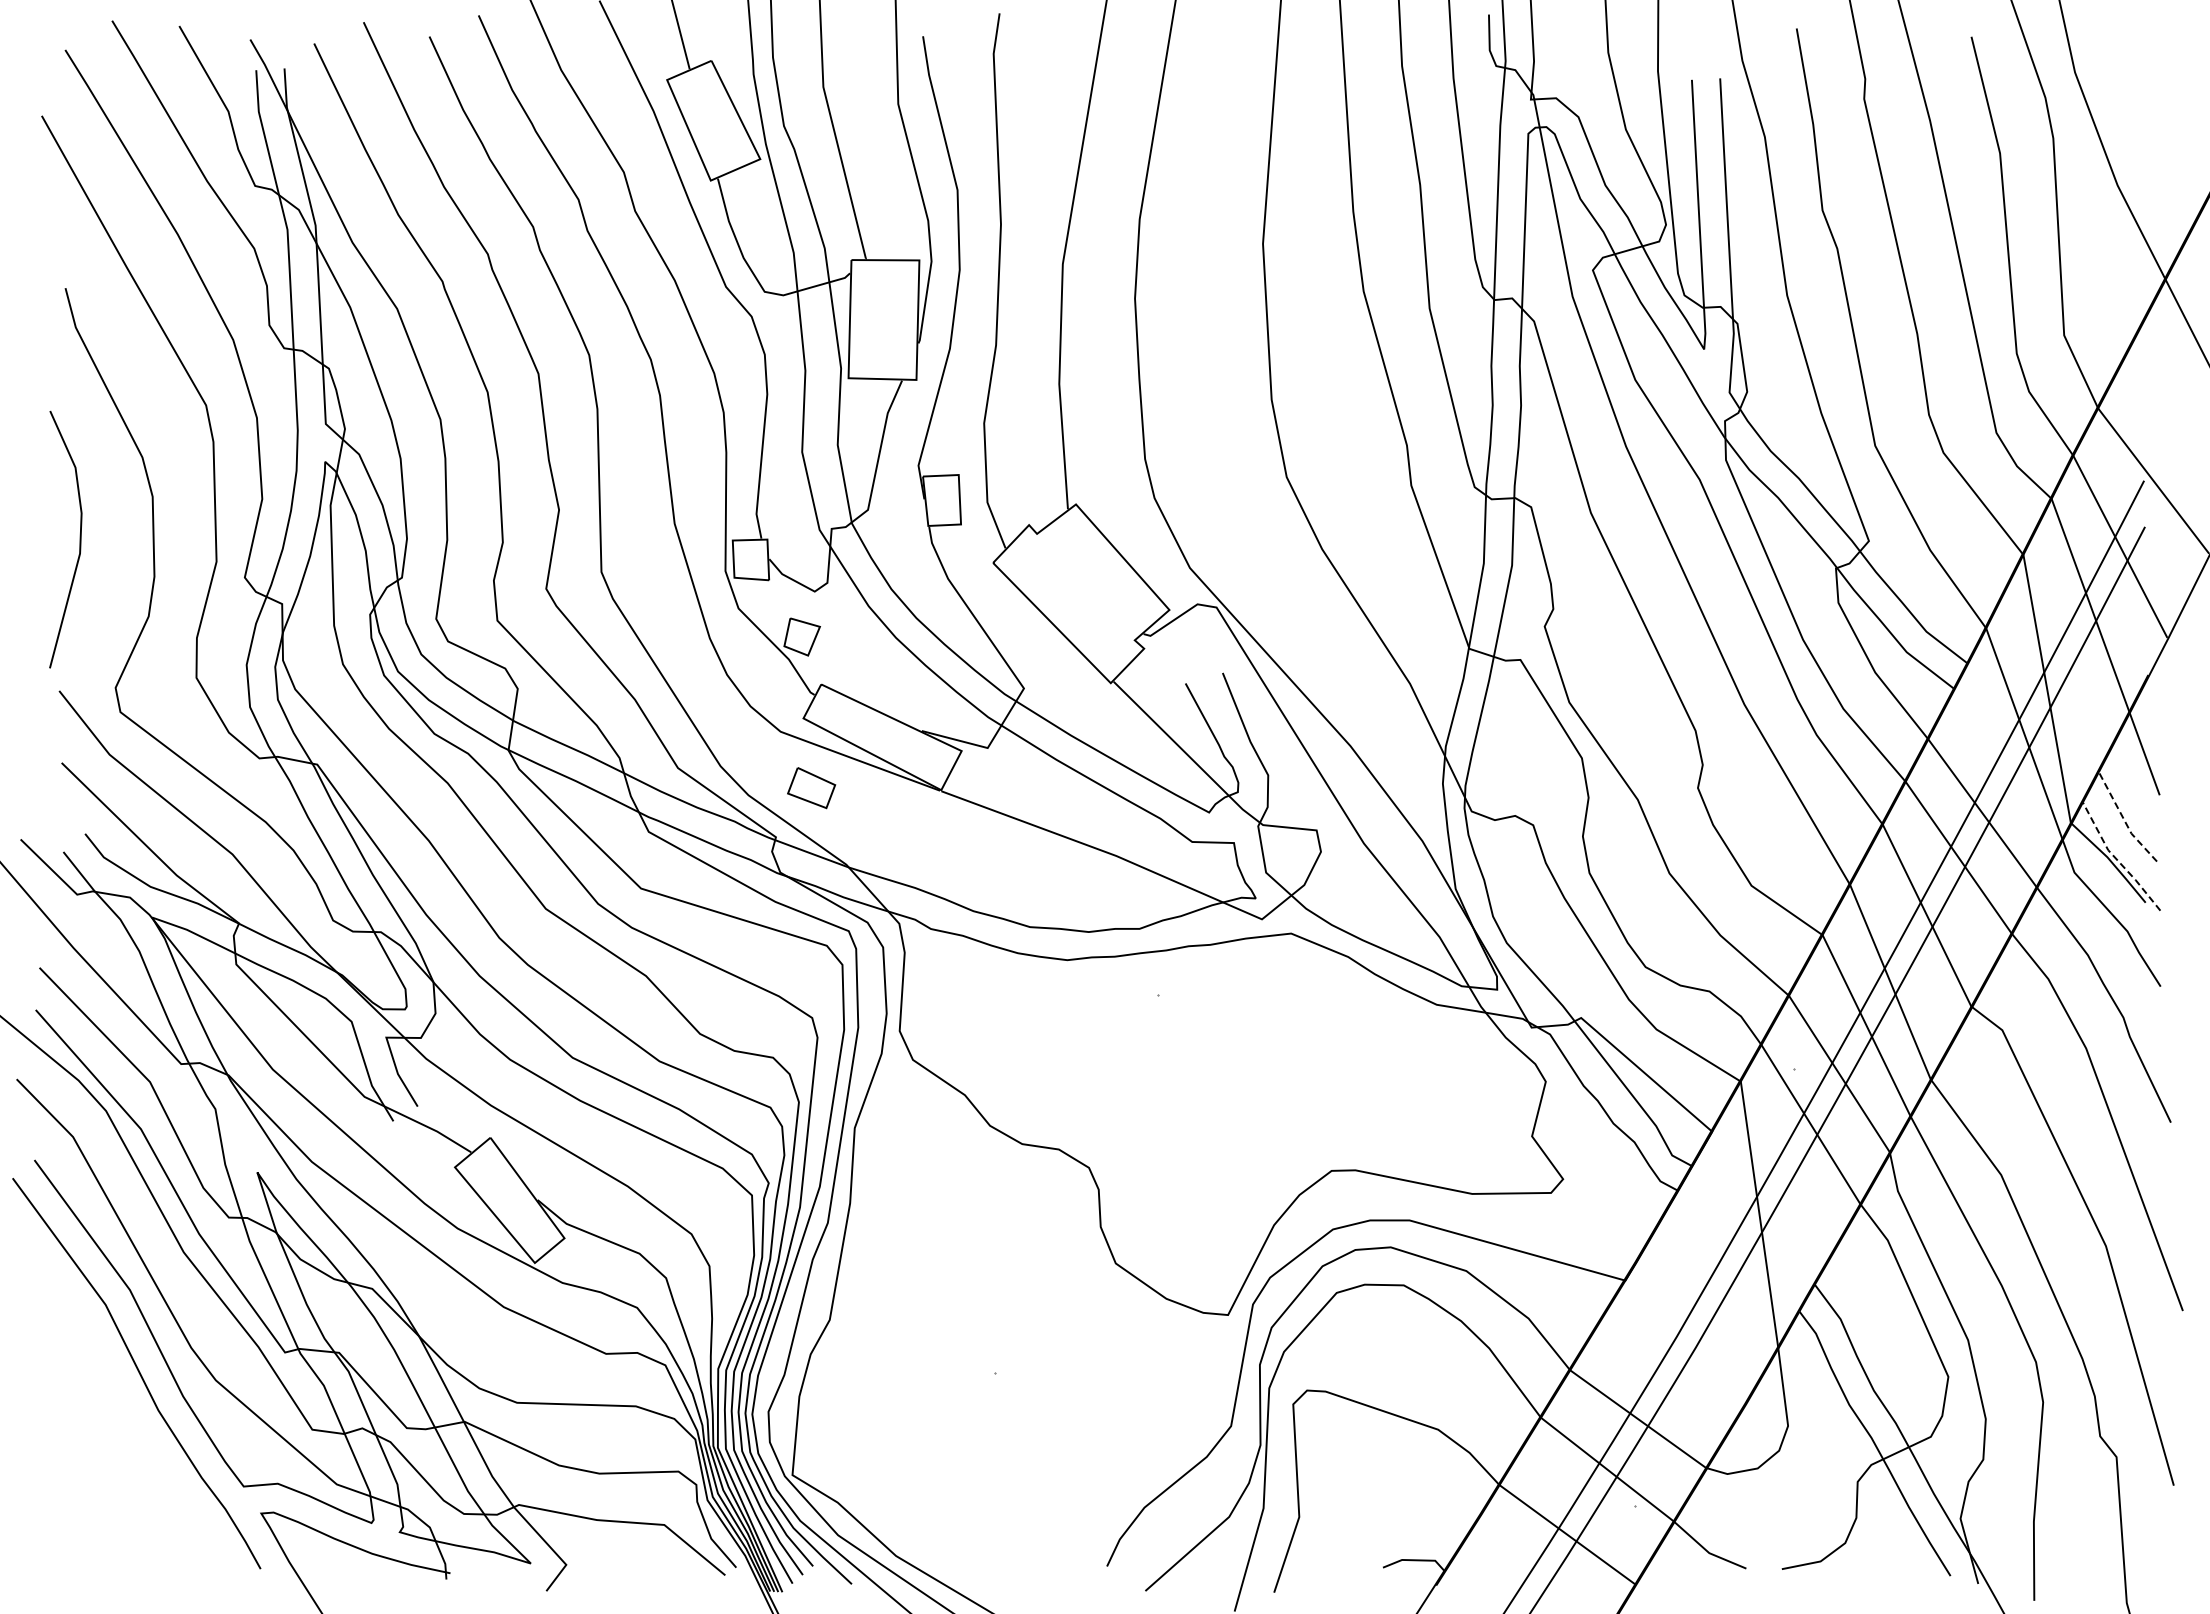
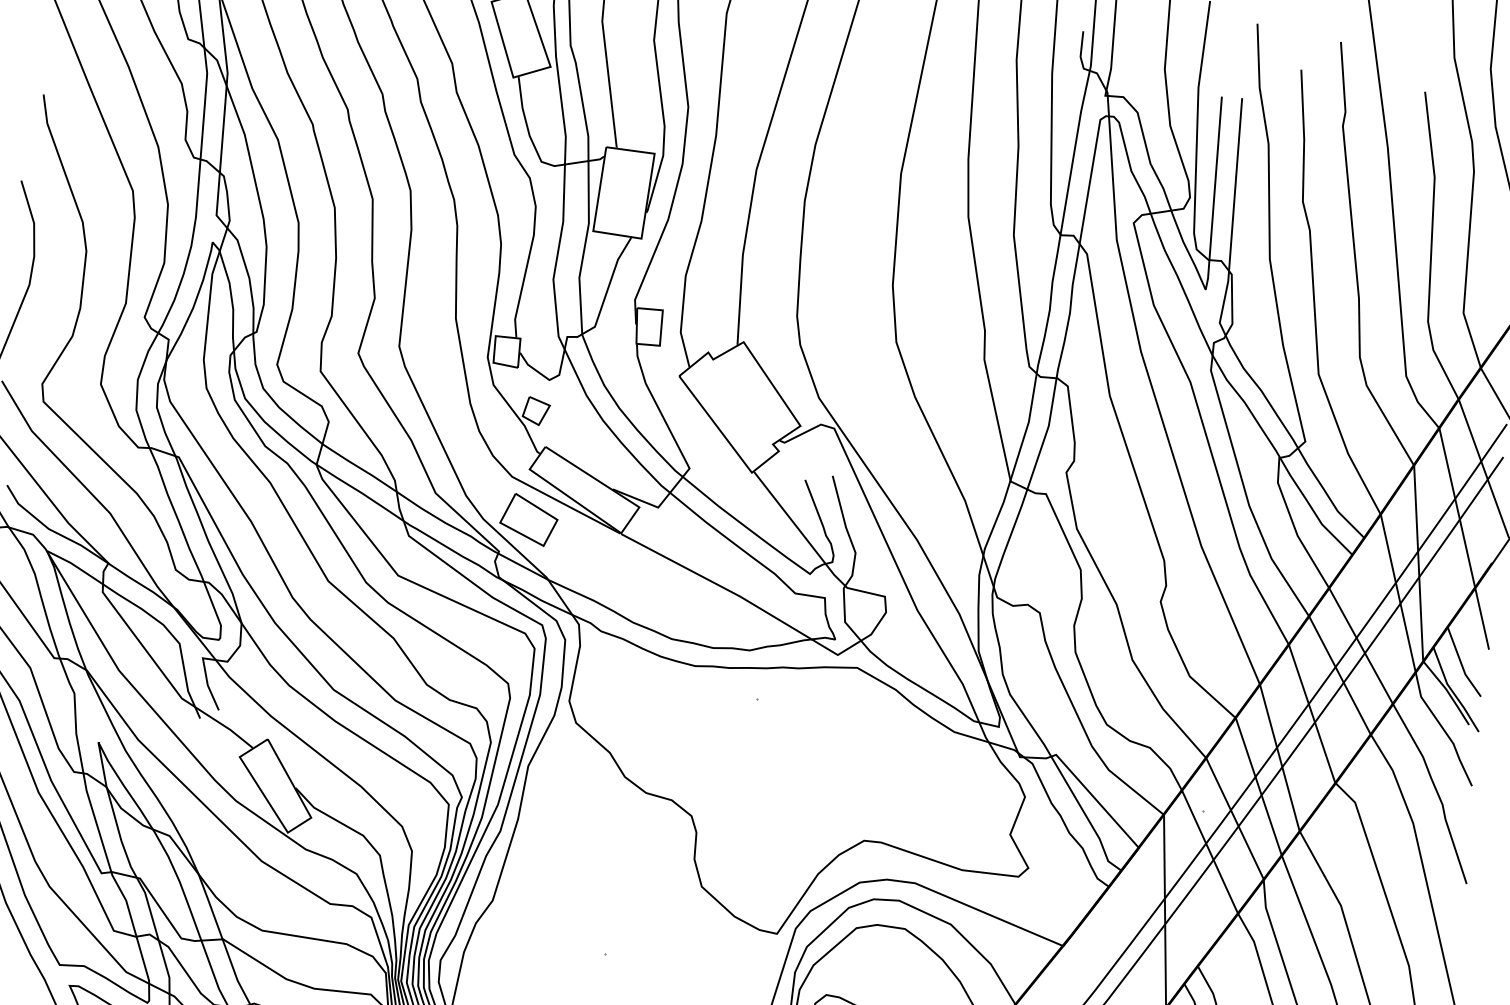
part: (811, 787) -> (529, 519), size x1.67
line: (2124, 819) -> (1461, 663), dashed -> solid
line: (2116, 859) -> (1452, 691), dashed -> solid

